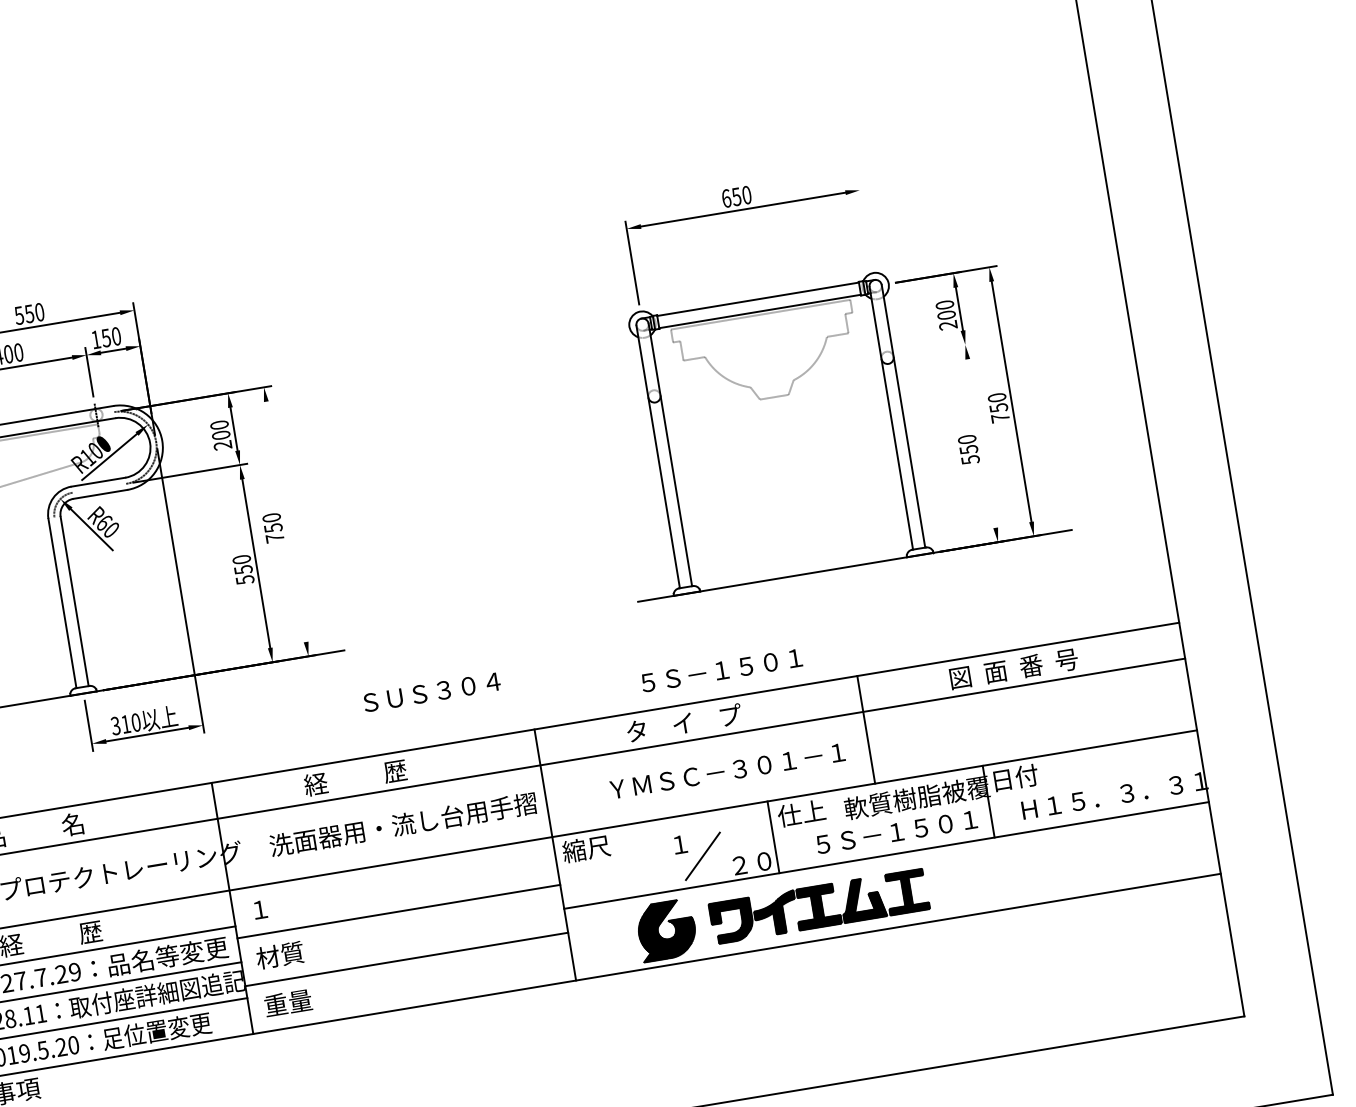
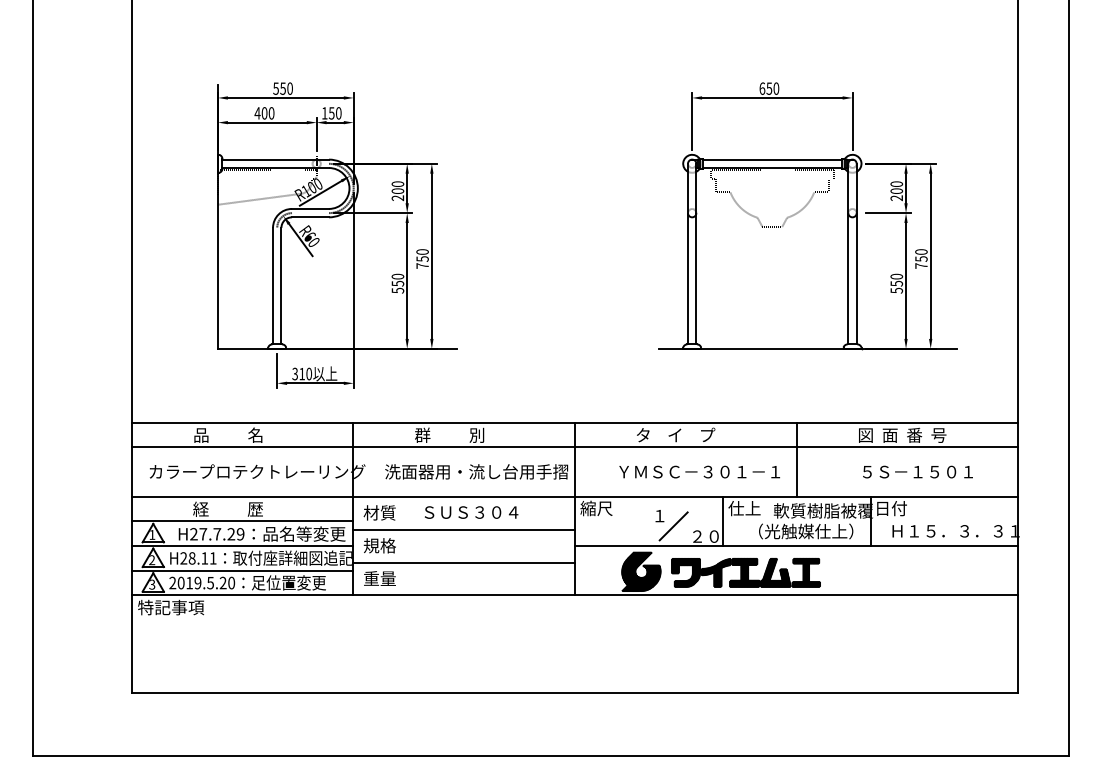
line: (865, 224) -> (852, 121), added
line: (939, 349) -> (888, 213), added
line: (982, 442) -> (906, 280), added
line: (285, 520) -> (431, 255), added
text: (721, 669) -> (917, 471), moved
text: (431, 692) -> (471, 512), moved
text: (354, 776) -> (449, 434), 経          歴 -> 群          別
text: (897, 831) -> (806, 531), ５Ｓ－１５０１ -> （光触媒仕上）
text: (271, 907) -> (379, 512), １ -> 材質
text: (279, 955) -> (379, 545), 材質 -> 規格

